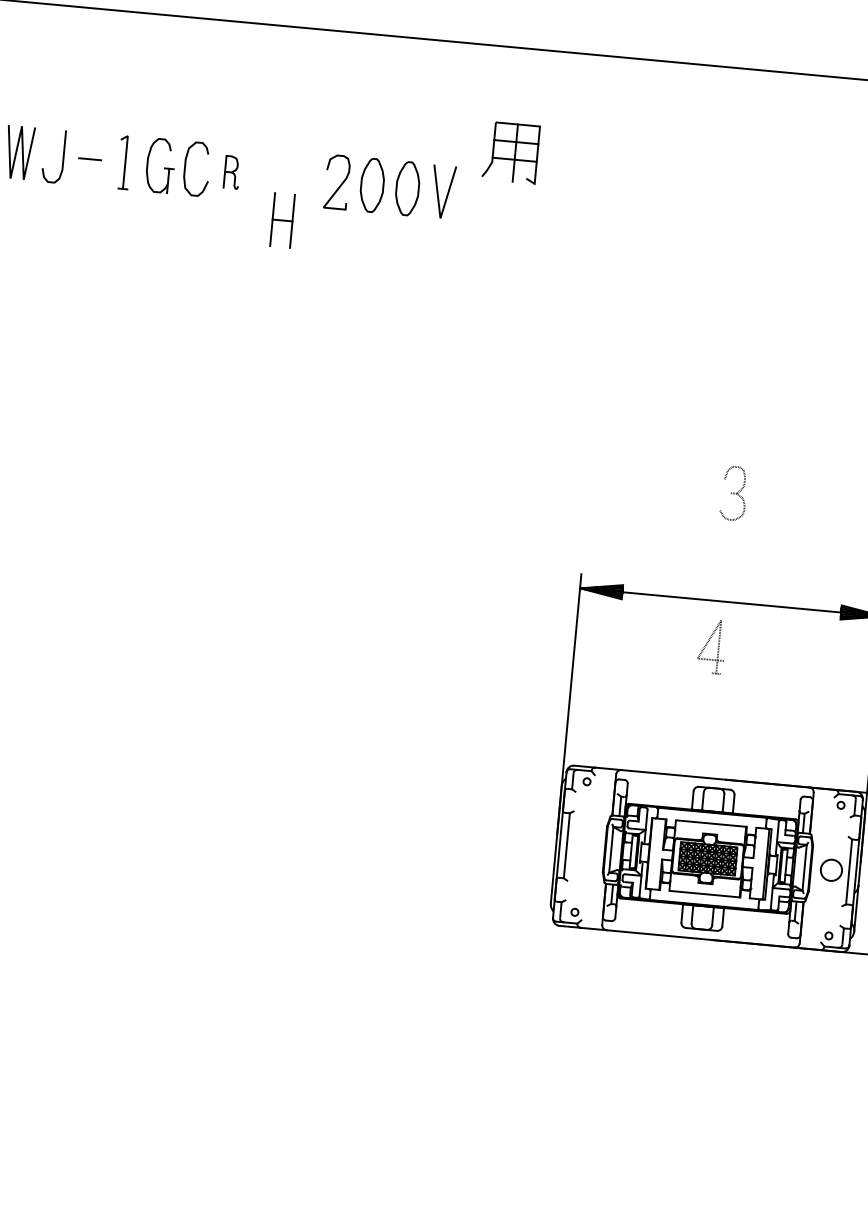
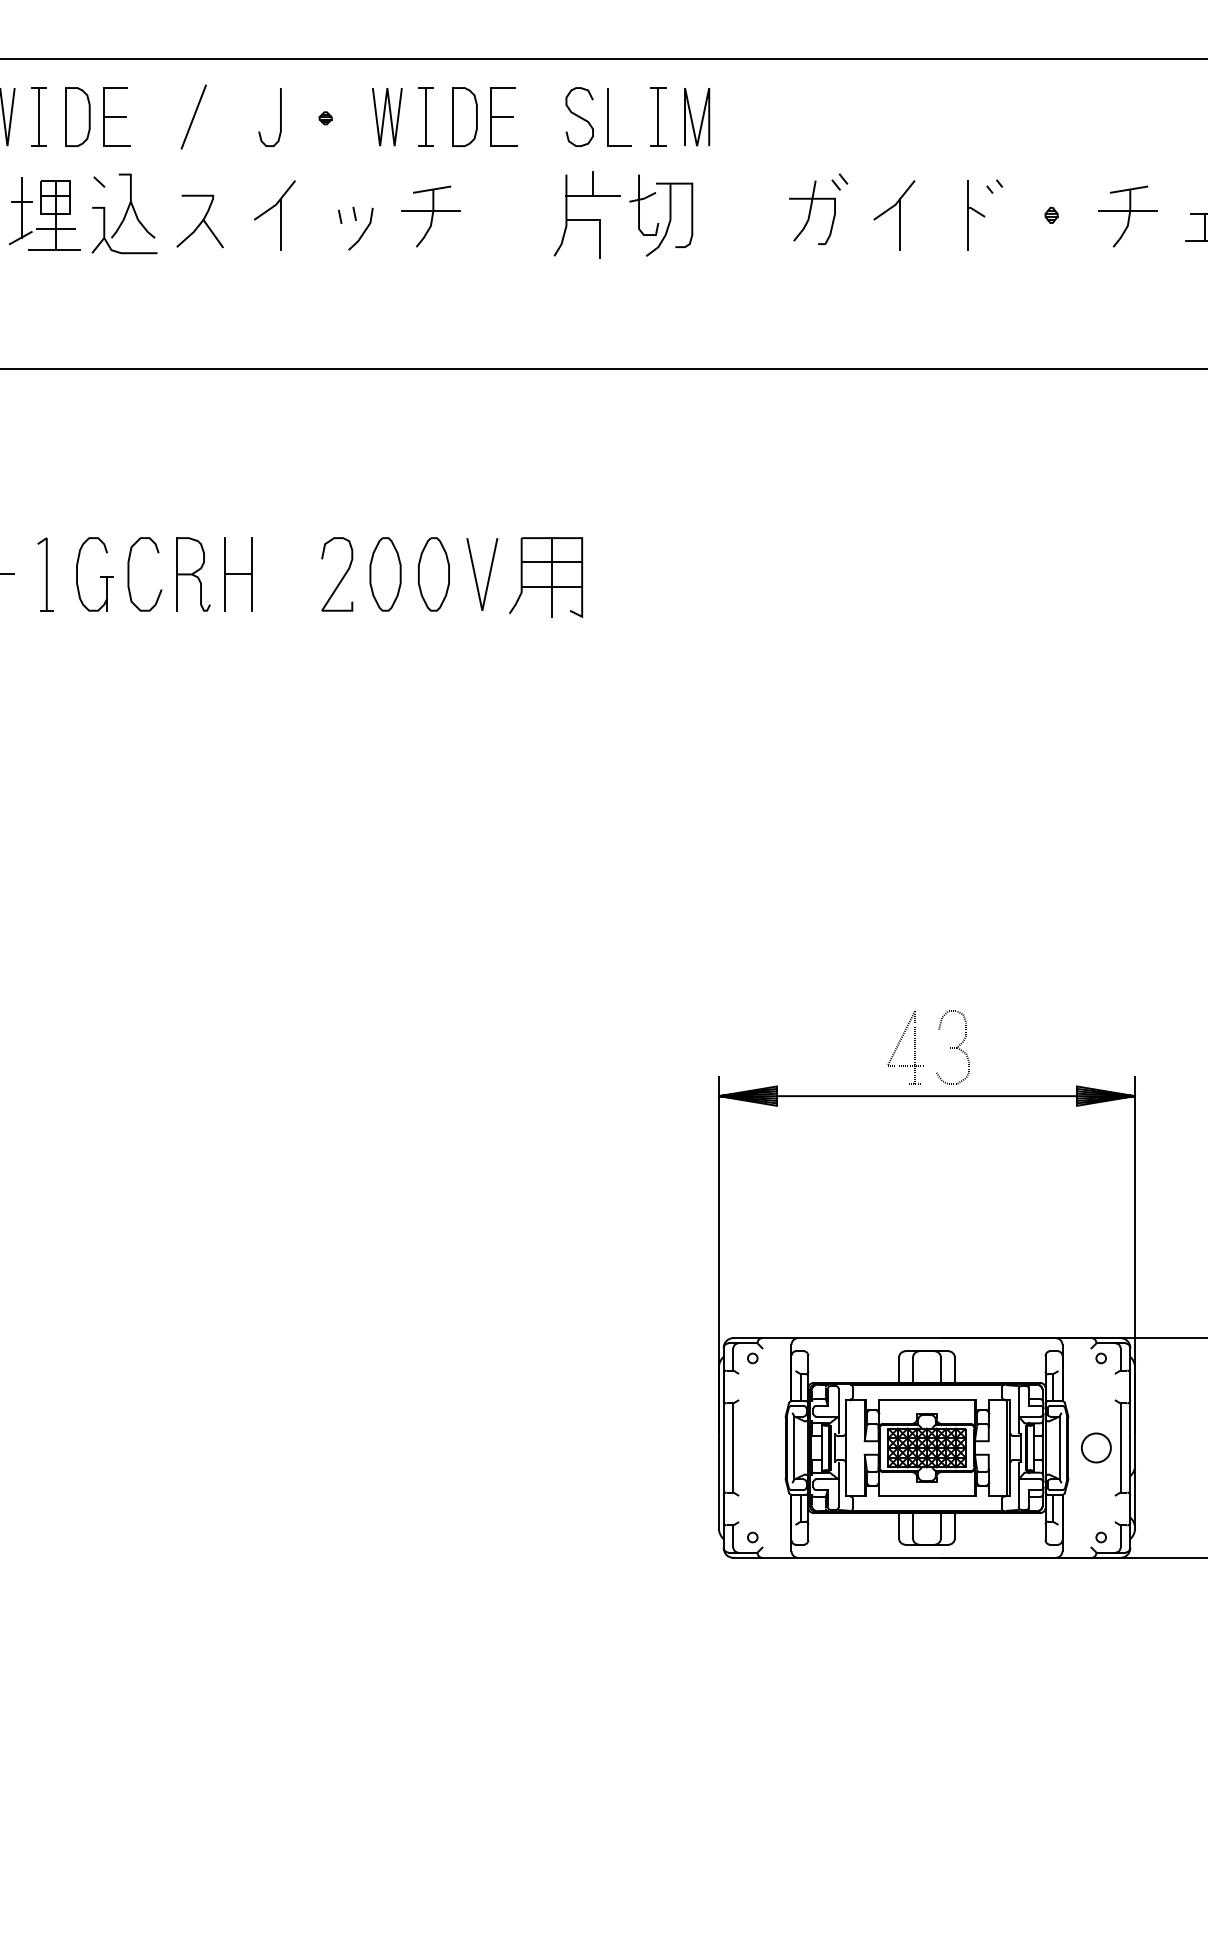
part: (511, 152) -> (546, 577), moved
part: (232, 172) -> (193, 574), size x1.67
part: (282, 220) -> (238, 574), moved
part: (733, 493) -> (952, 1047), moved
part: (707, 643) -> (899, 1043), moved

